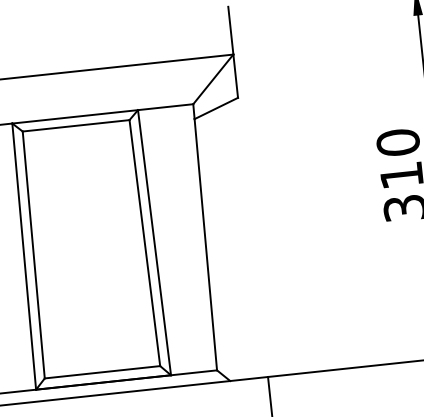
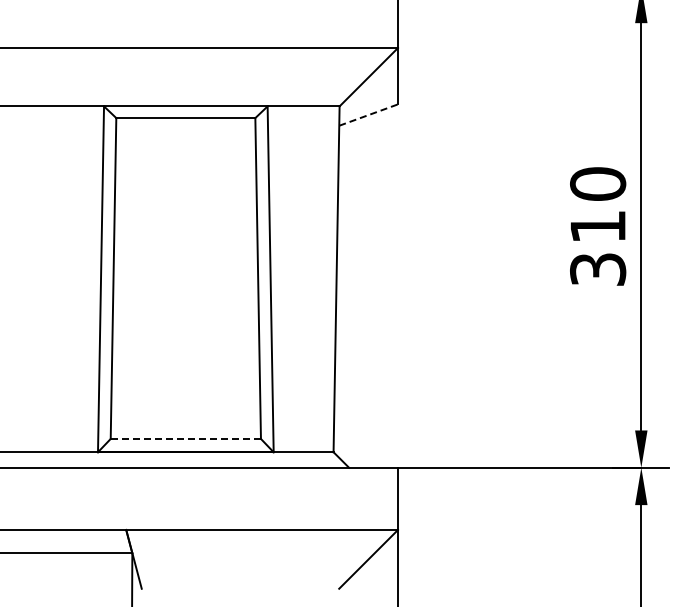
line: (216, 107) -> (369, 114), solid -> dashed
line: (102, 371) -> (186, 438), solid -> dashed

